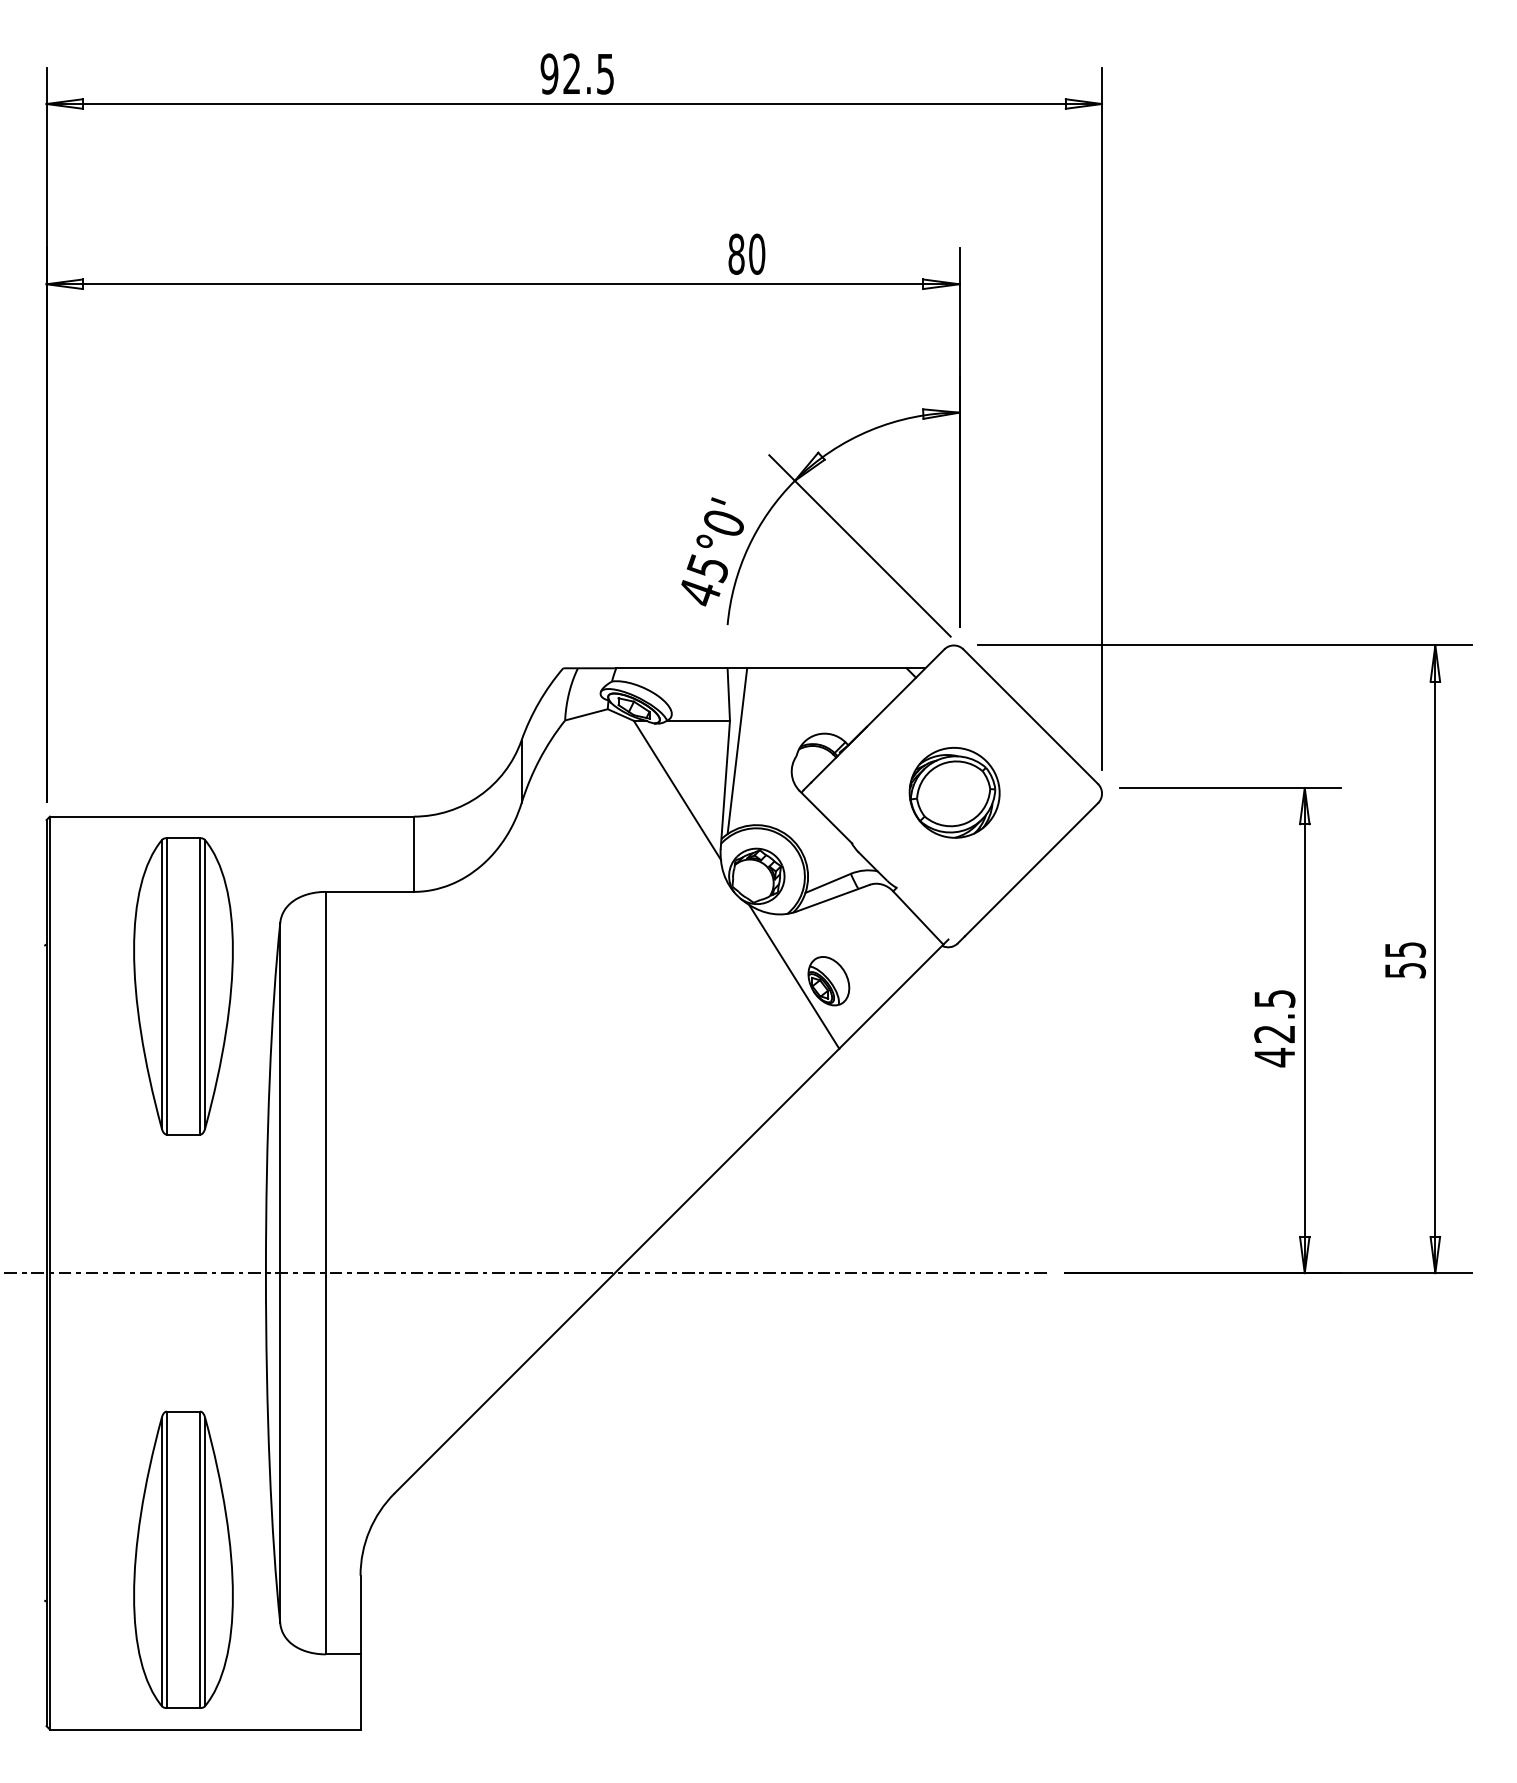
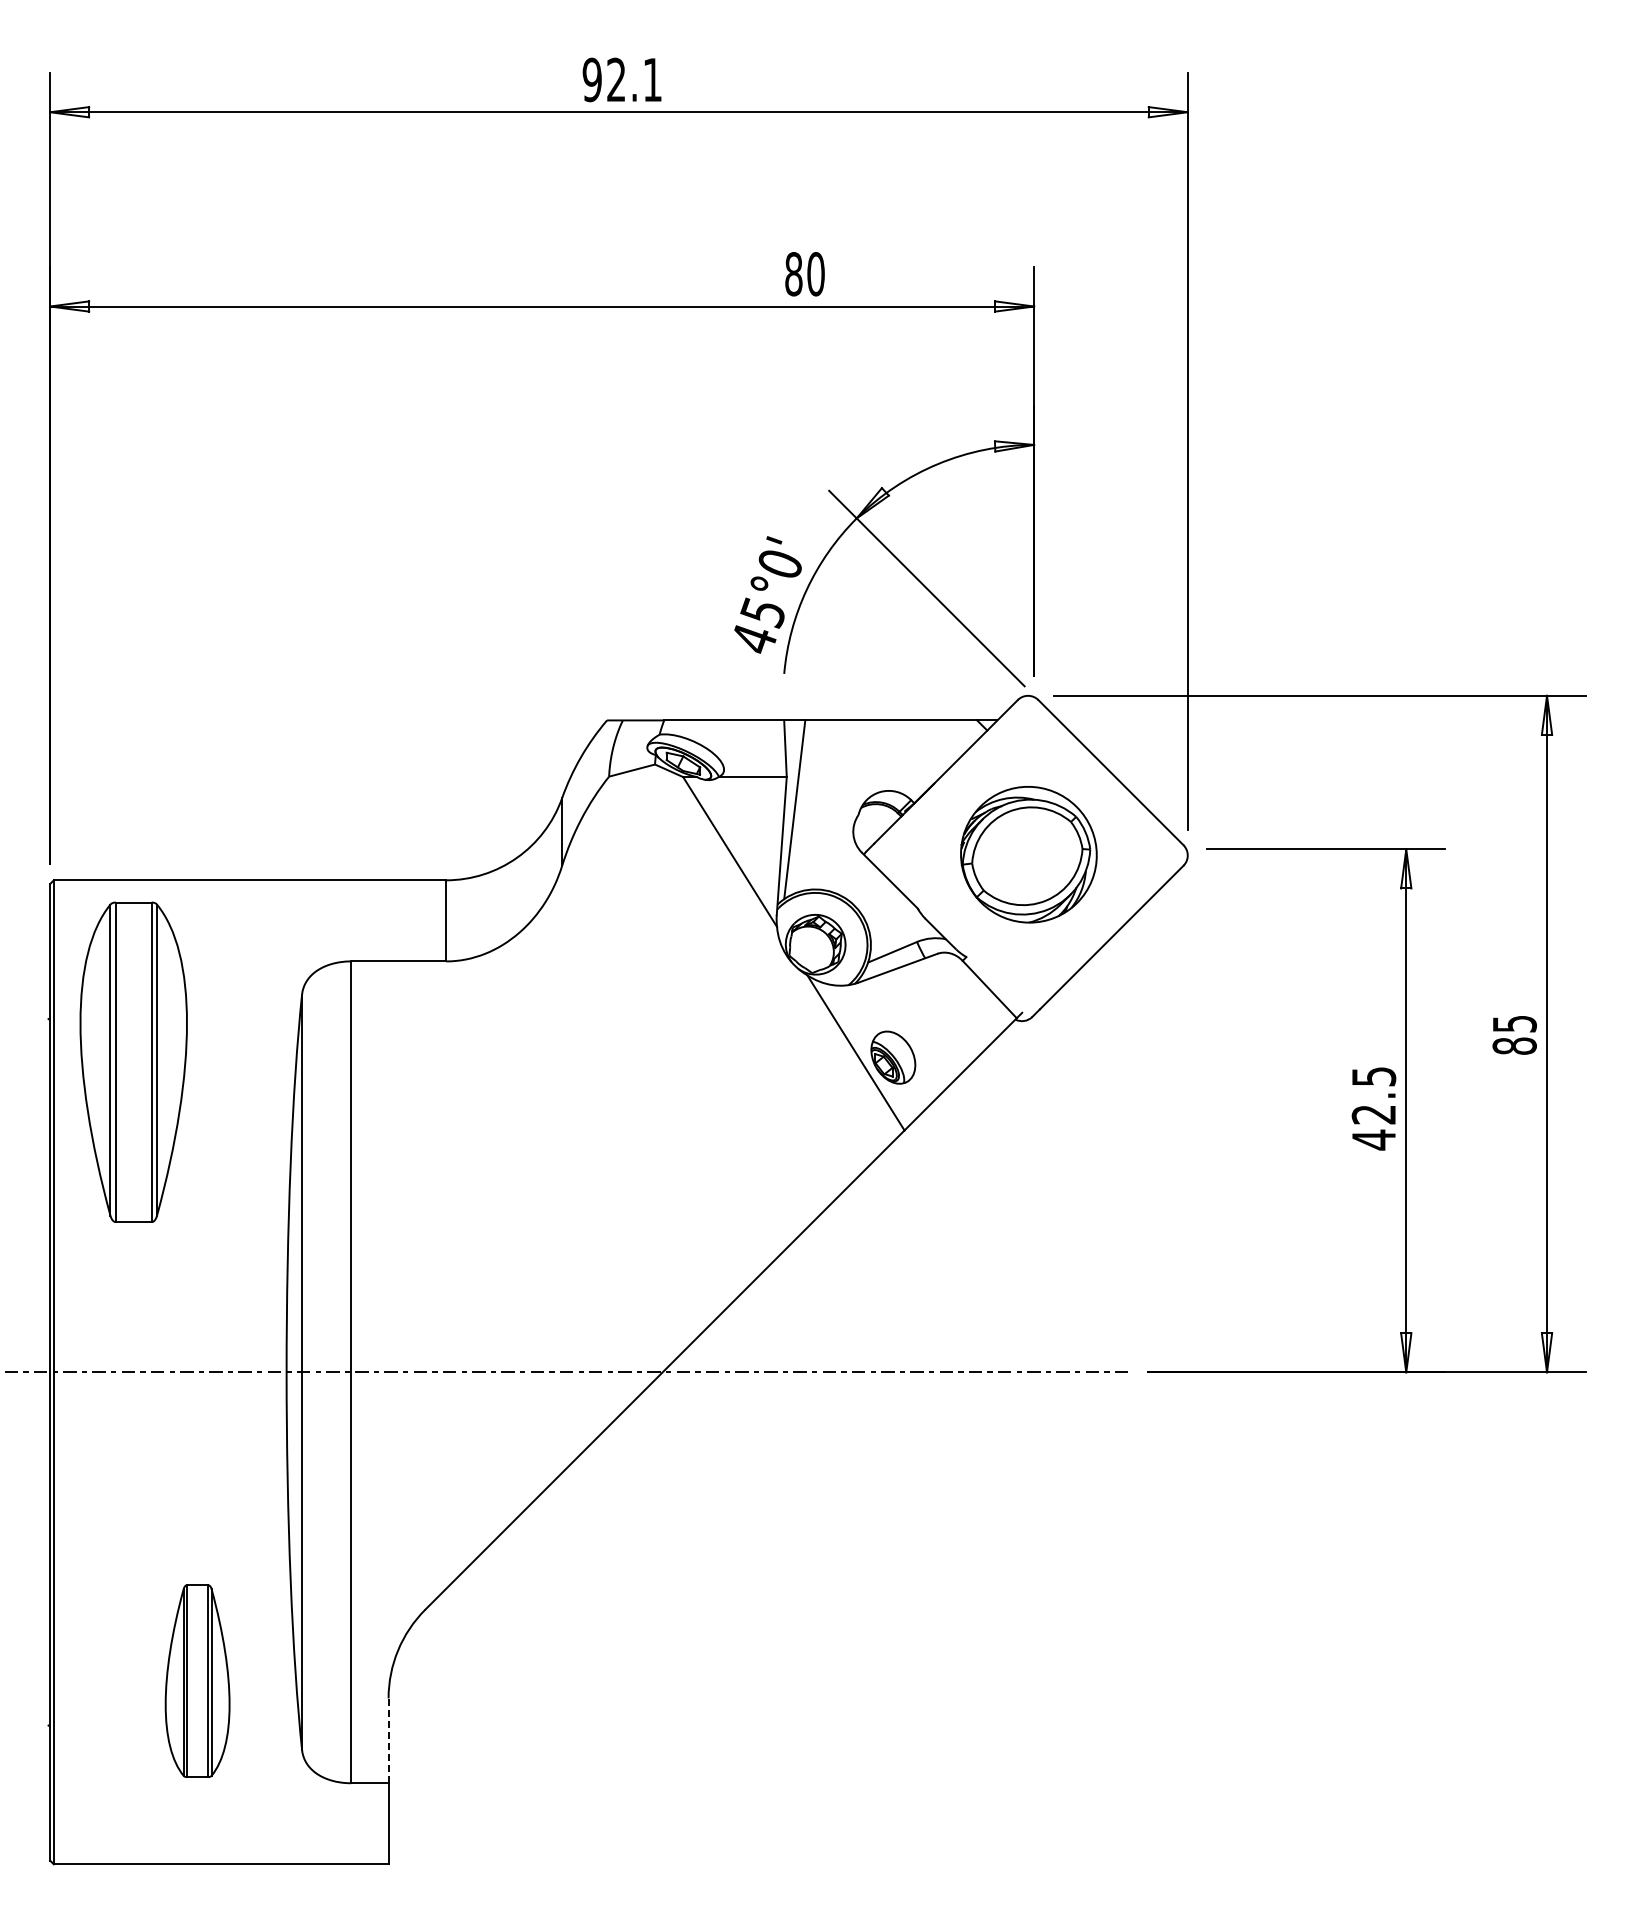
text: (605, 74) -> (652, 80), 92.5 -> 92.1
part: (954, 792) -> (1028, 854), size x1.4
text: (1405, 969) -> (1514, 1045), 55 -> 85
part: (183, 985) -> (133, 1061), moved
part: (183, 1559) -> (197, 1680), size x0.6
line: (360, 1614) -> (388, 1740), solid -> dashed

